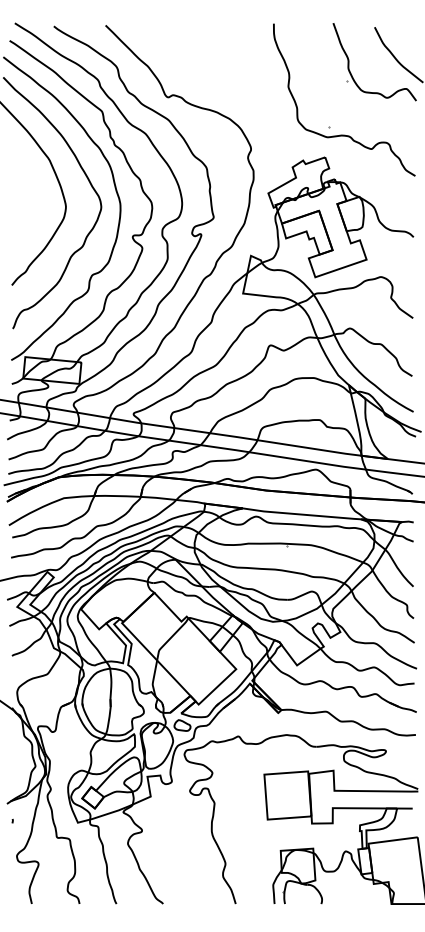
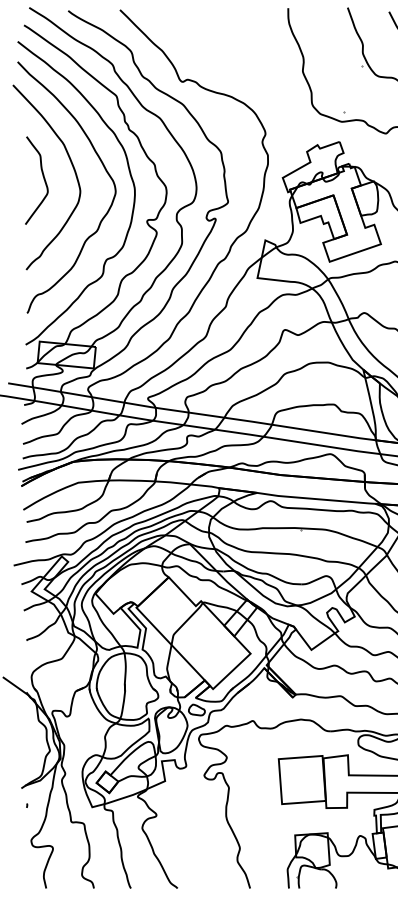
curve: (28, 193) -> (42, 178), added

